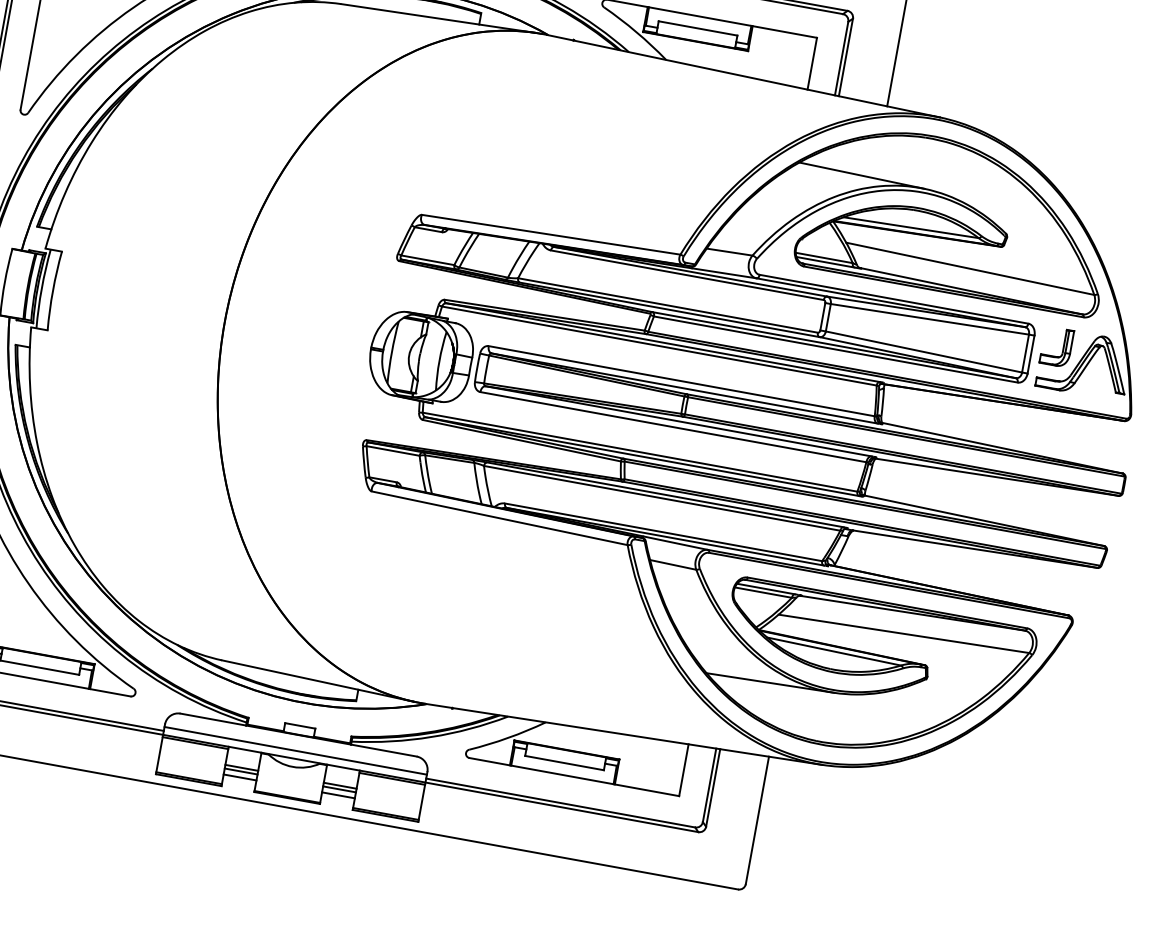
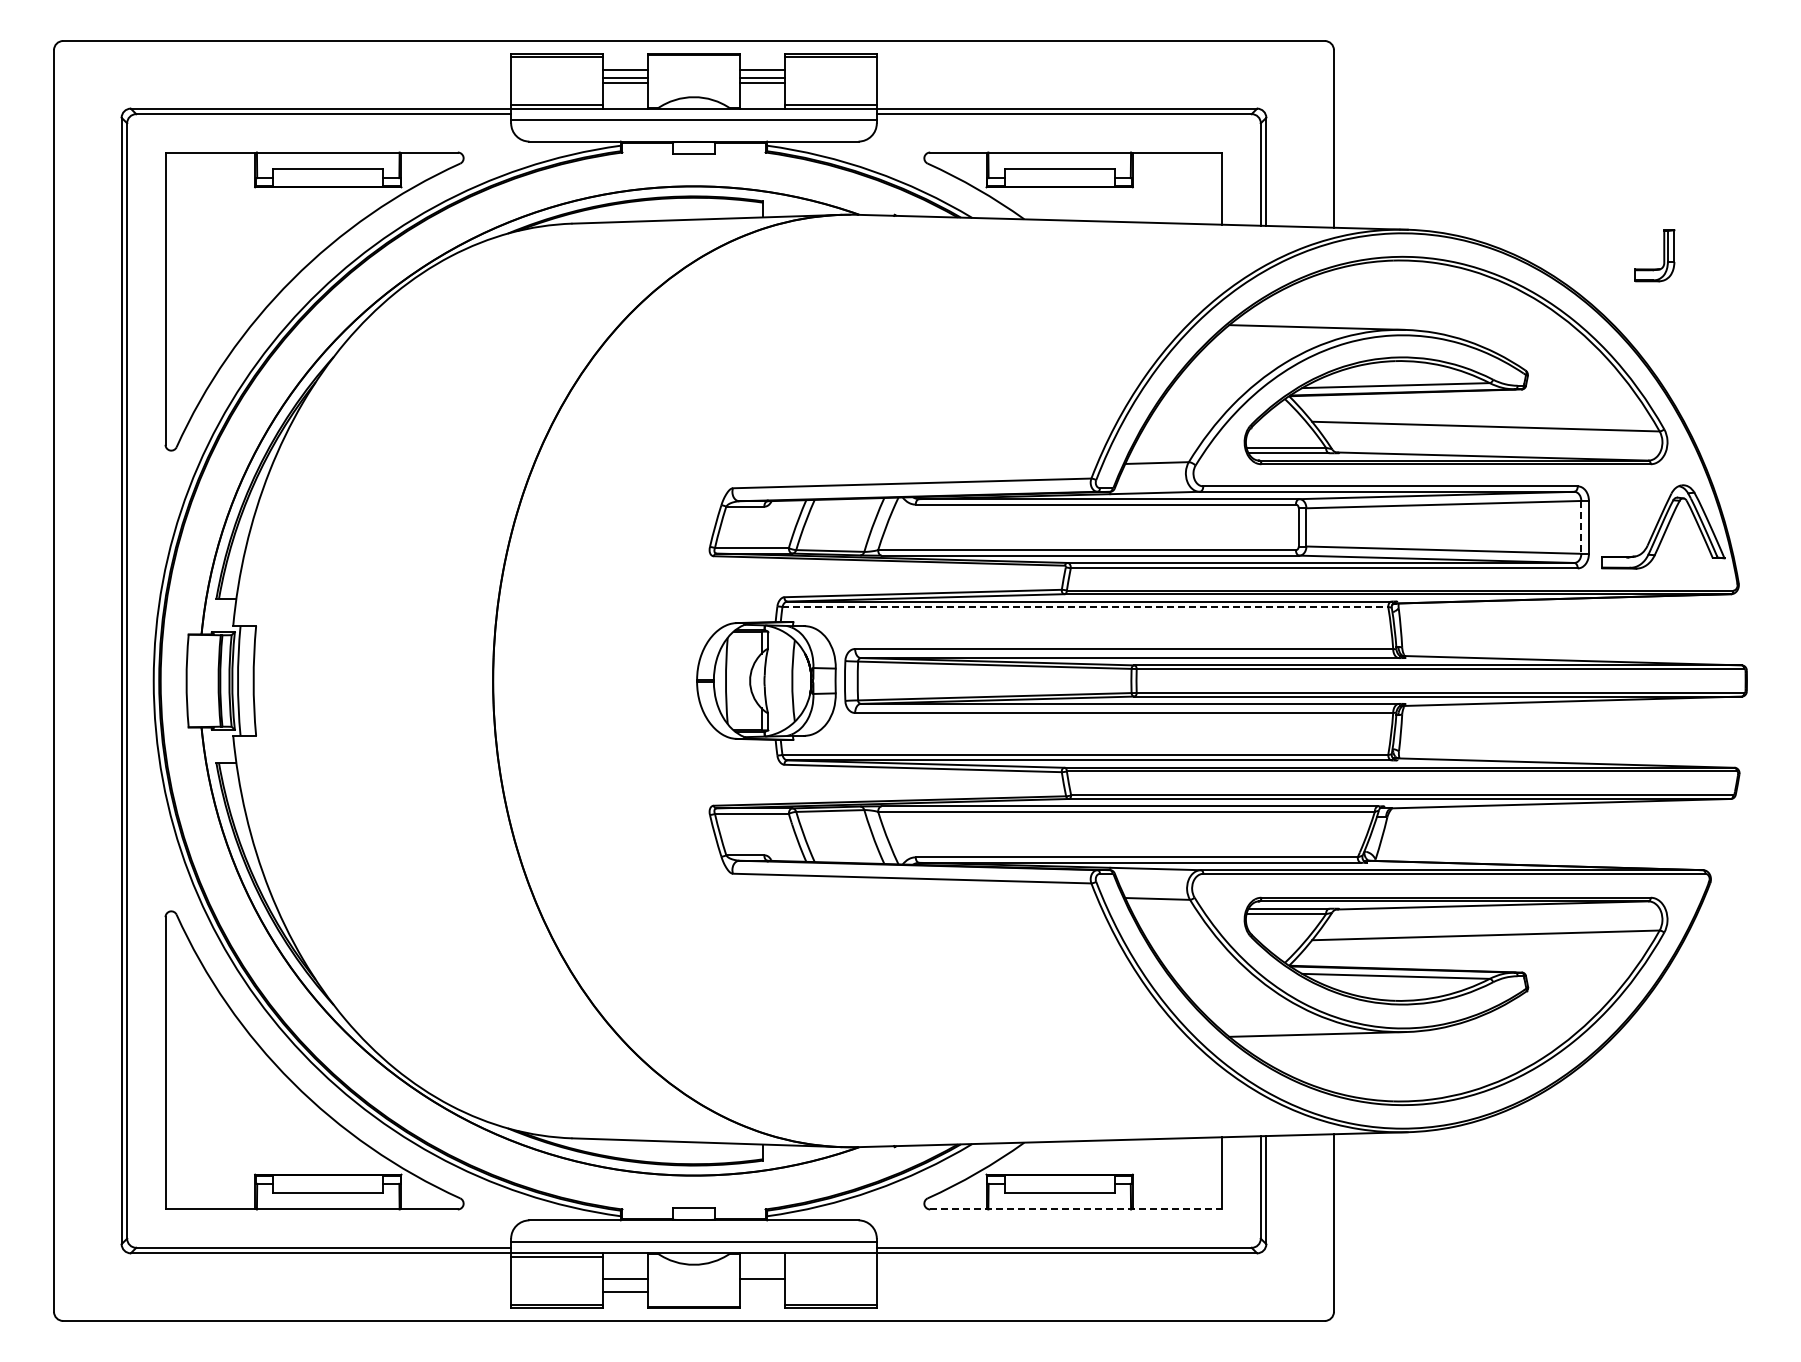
line: (659, 346) -> (1085, 607), solid -> dashed
part: (1063, 347) -> (1663, 255), moved
line: (1025, 353) -> (1581, 527), solid -> dashed
line: (241, 771) -> (625, 1283), removed
line: (574, 777) -> (1076, 1209), solid -> dashed
line: (391, 778) -> (830, 1256), removed
line: (339, 789) -> (762, 1283), removed
line: (338, 795) -> (762, 1291), removed

